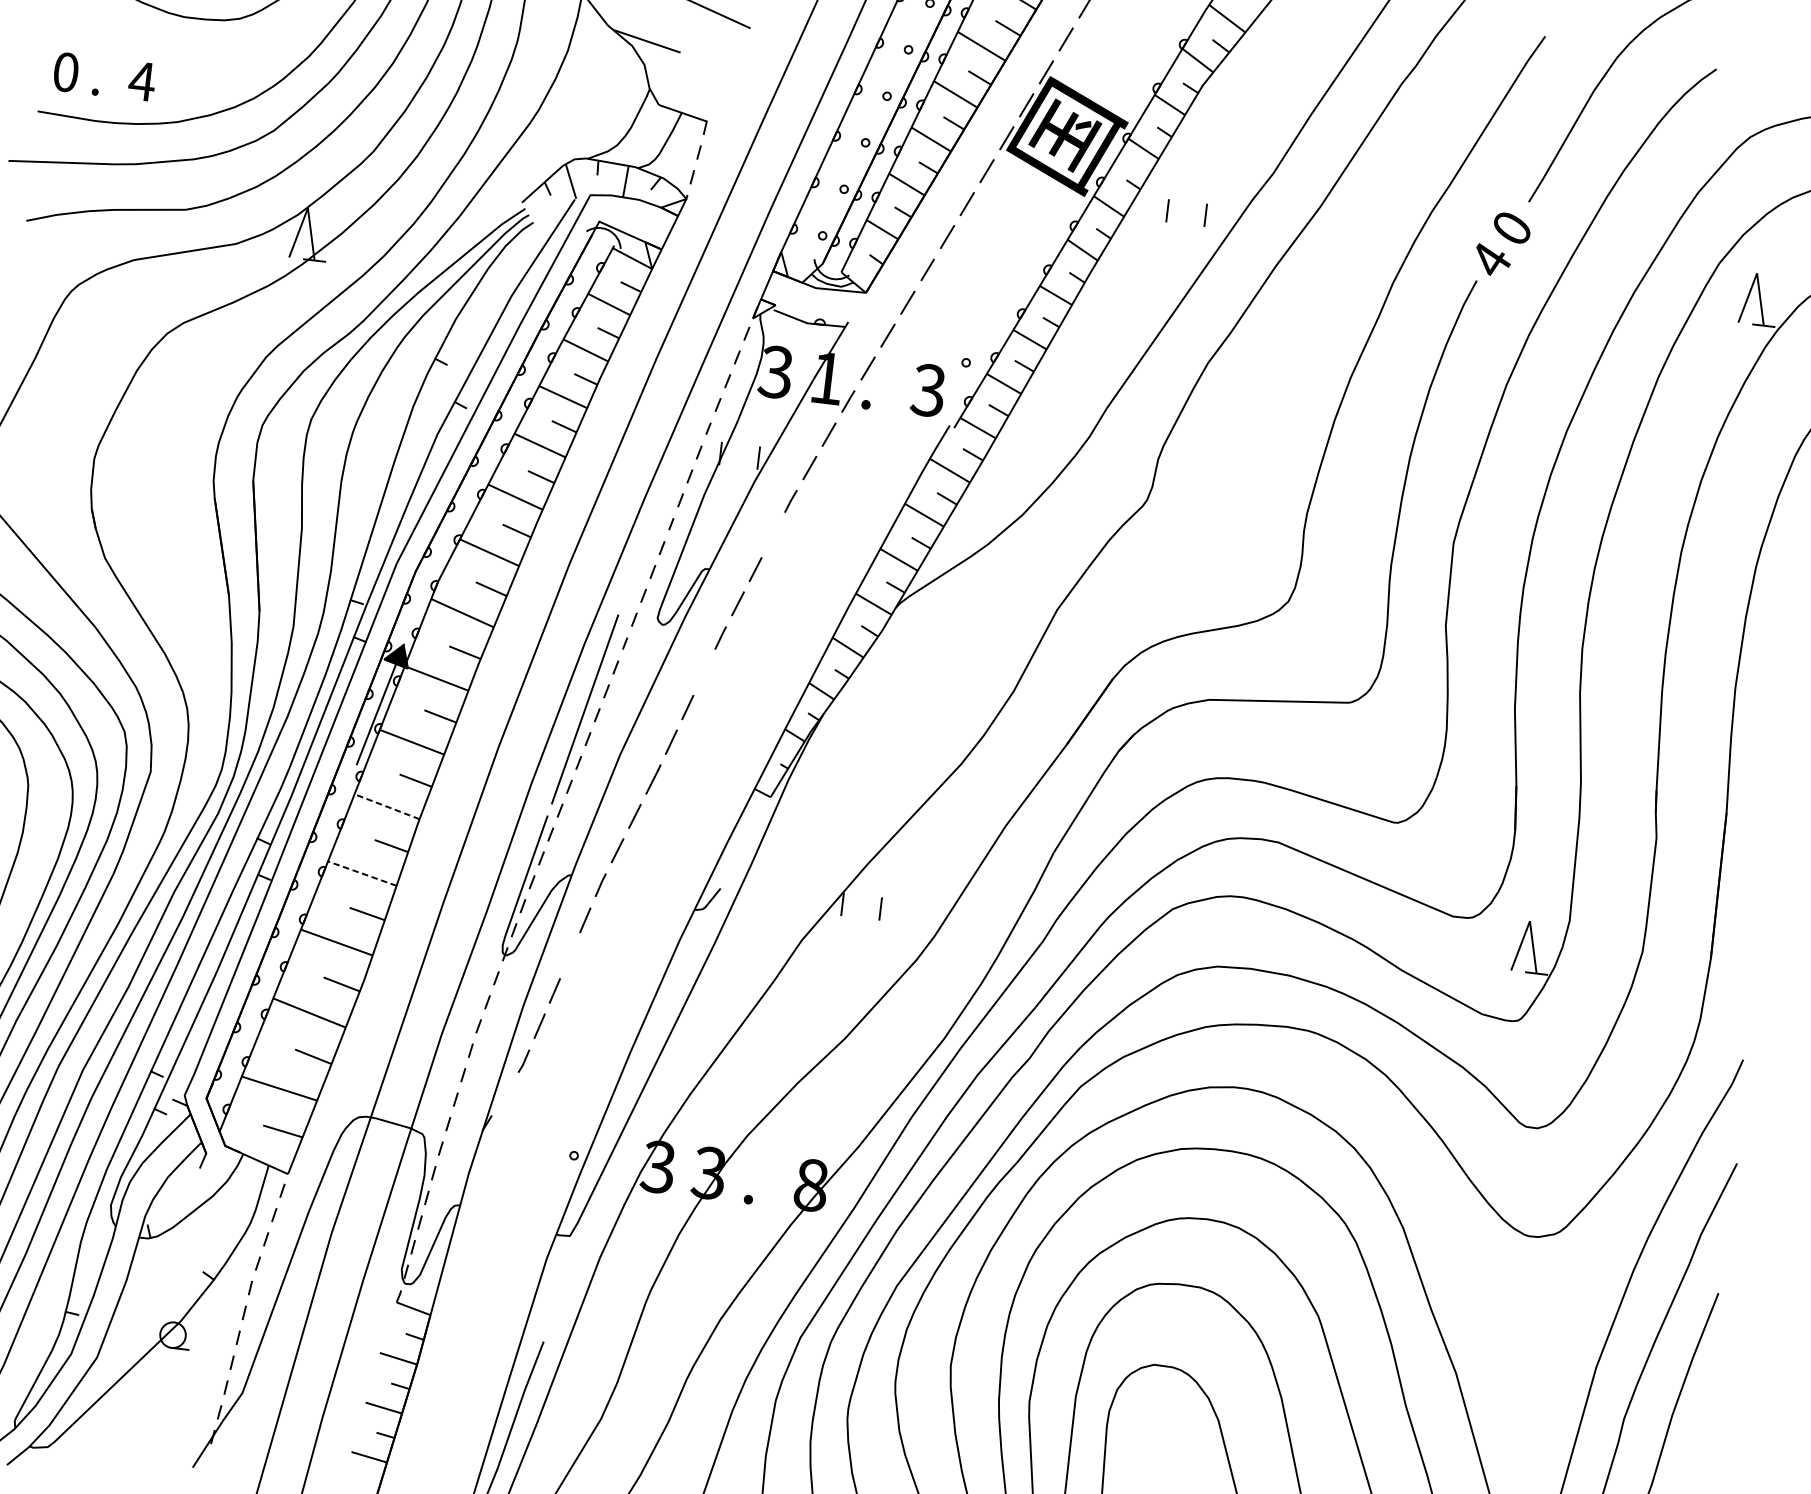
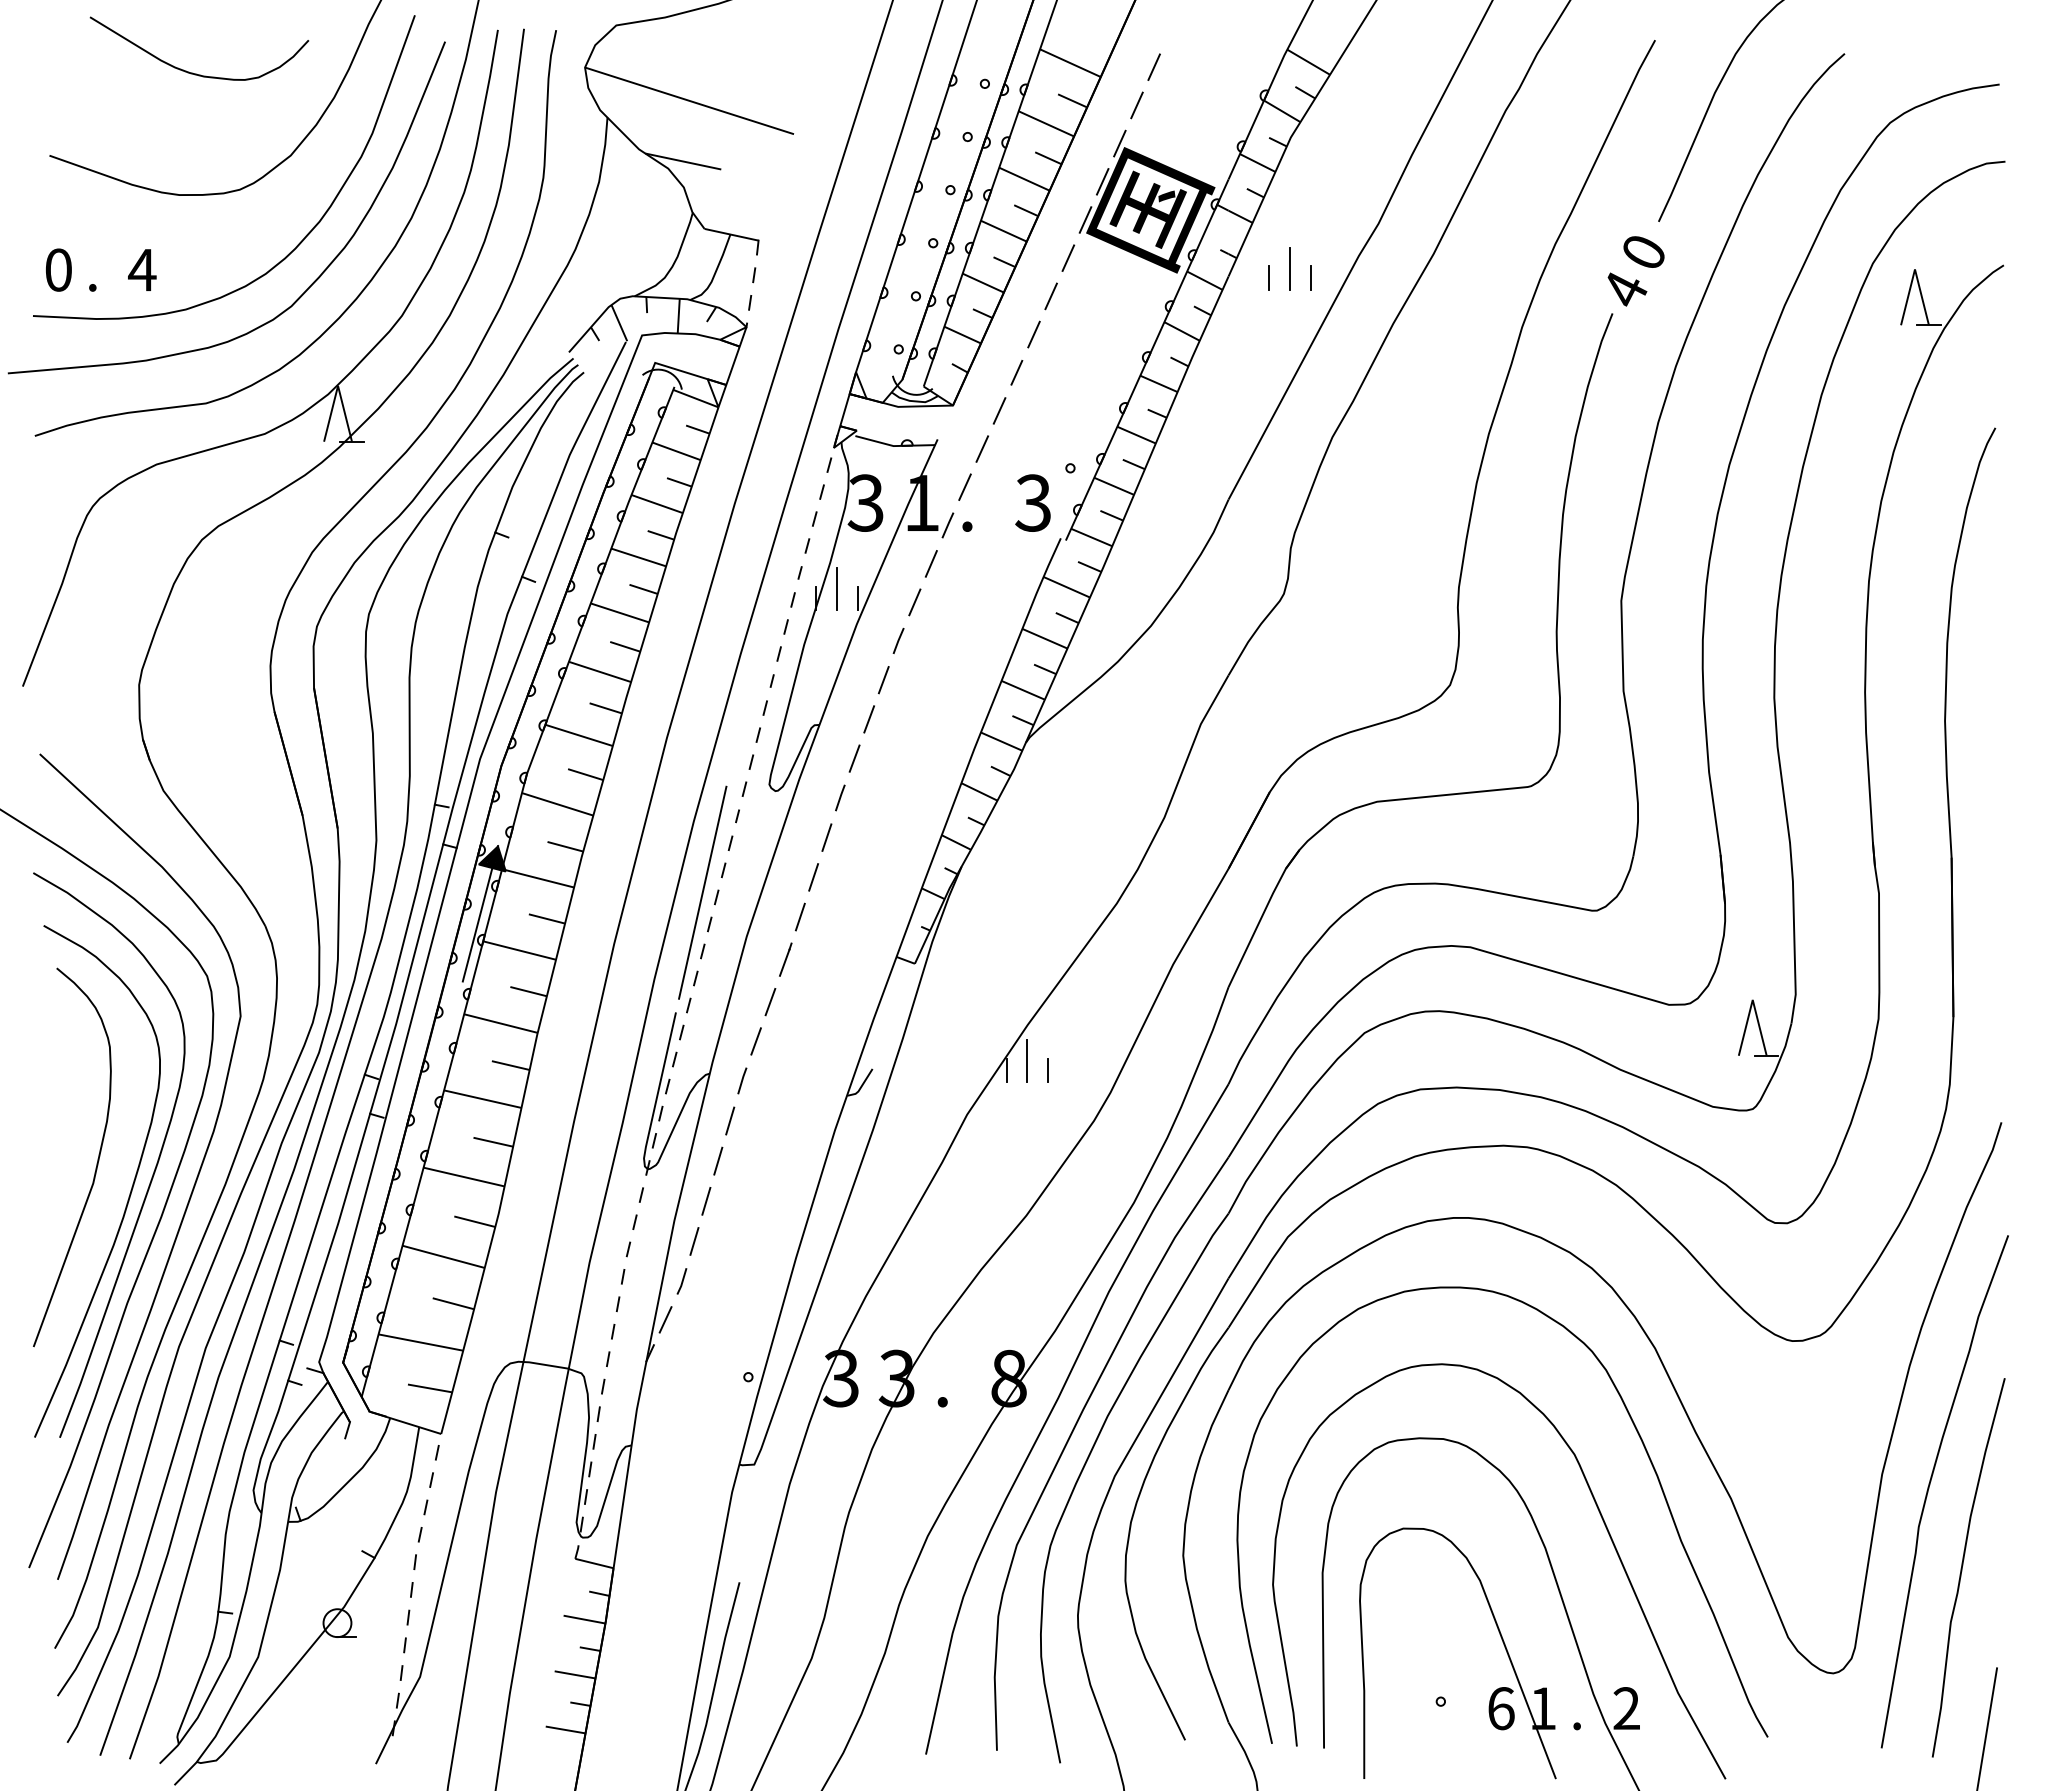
line: (1187, 204) -> (1289, 268), added
line: (740, 447) -> (837, 589), added
line: (772, 535) -> (883, 680), added
line: (703, 672) -> (826, 837), added
line: (386, 806) -> (500, 1023), dashed -> solid
line: (362, 873) -> (482, 1099), dashed -> solid
line: (862, 898) -> (1027, 1061), added
line: (570, 955) -> (718, 1160), added
line: (504, 1094) -> (665, 1319), added

